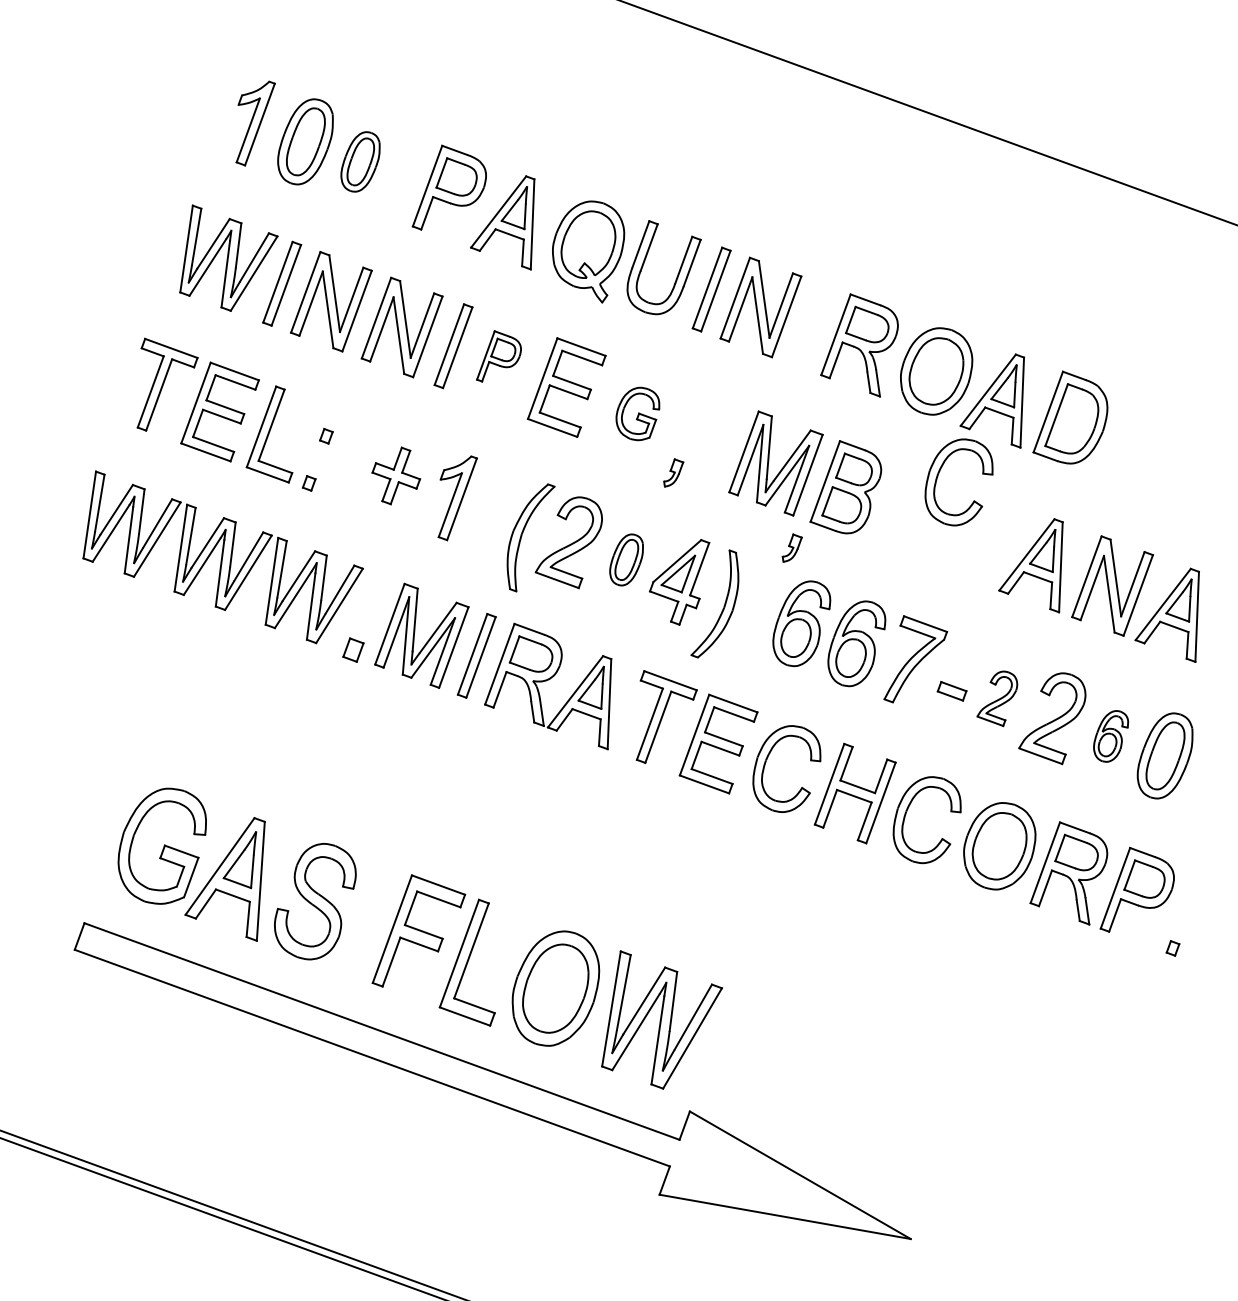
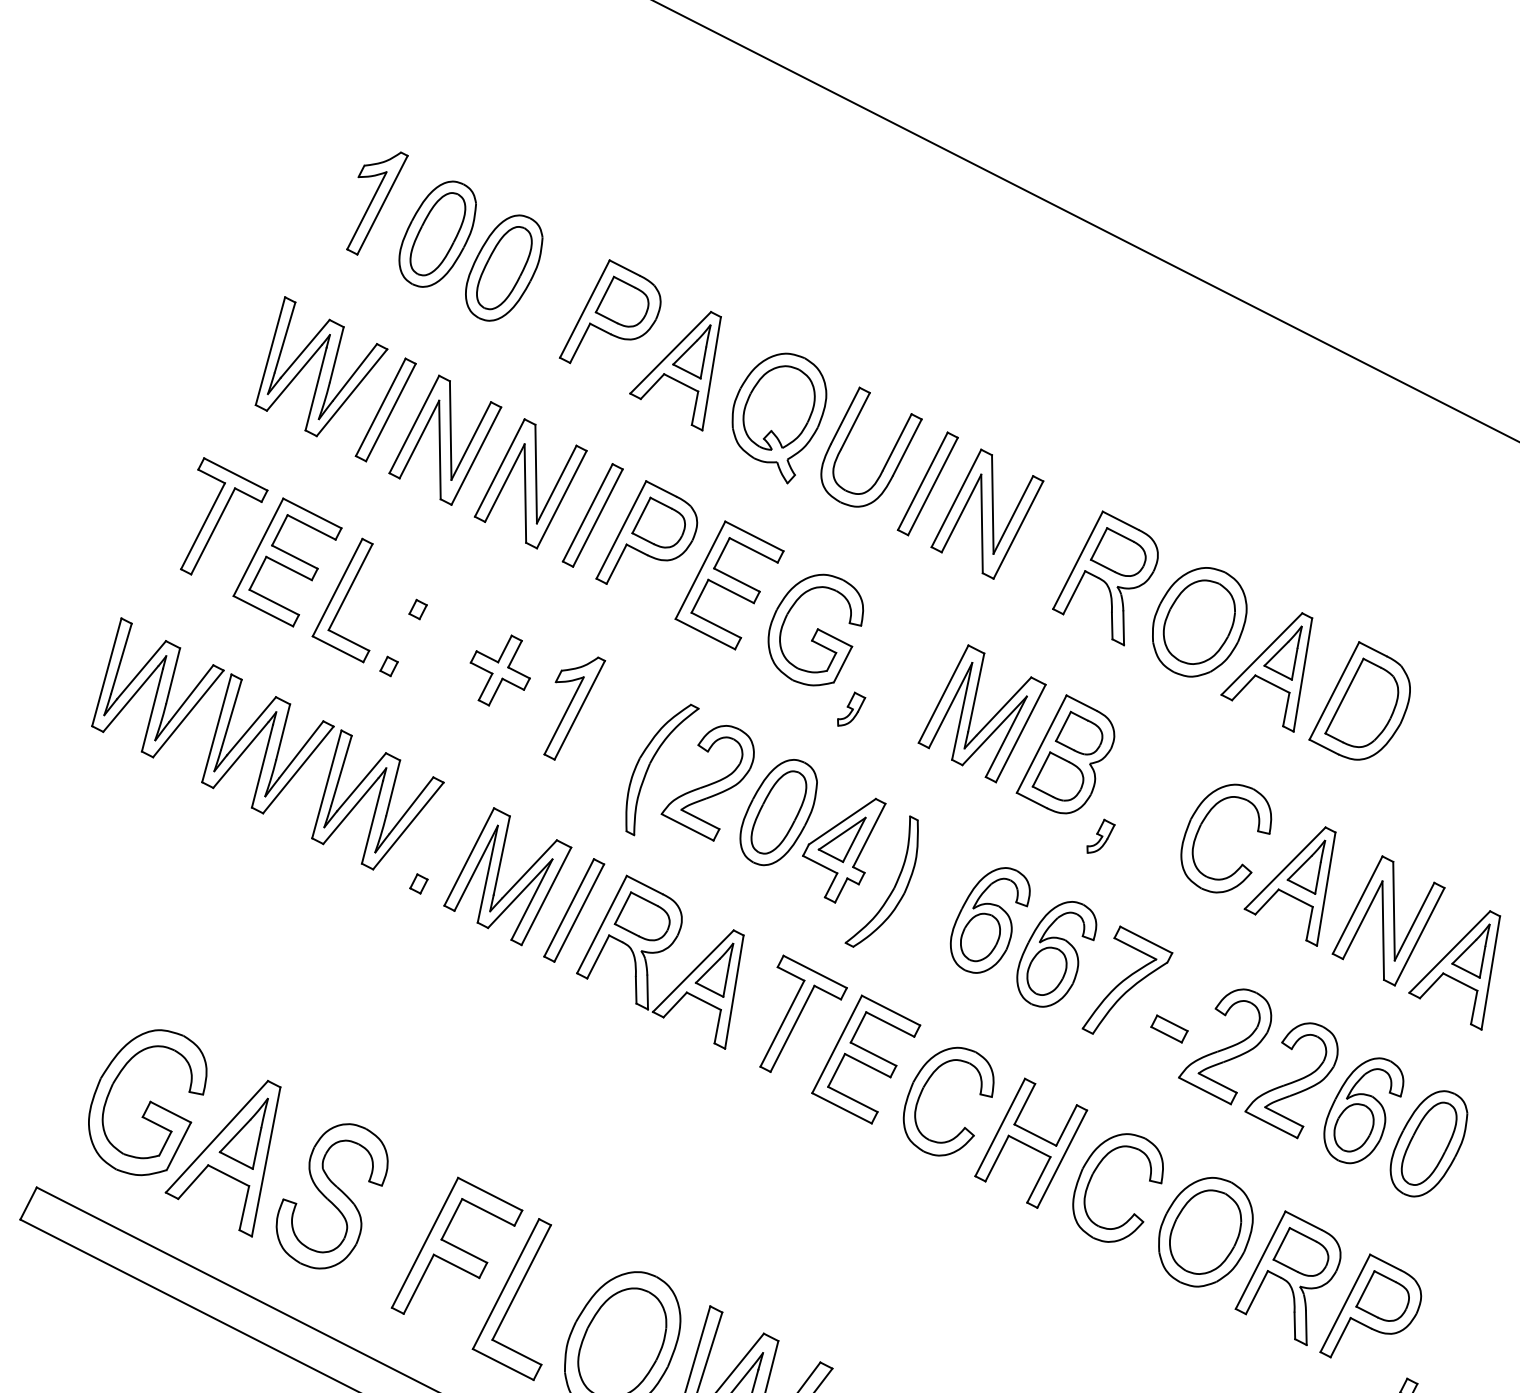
part: (360, 161) -> (503, 267), size x1.43
part: (498, 356) -> (648, 535), size x1.67
part: (637, 413) -> (814, 629), size x1.67
part: (938, 476) -> (1201, 827), moved
part: (791, 547) -> (1100, 835), moved
part: (626, 559) -> (778, 811), size x1.67
part: (352, 649) -> (418, 883), size x0.62
part: (997, 698) -> (1225, 1045), size x1.67
part: (1110, 736) -> (1362, 1110), size x1.67

